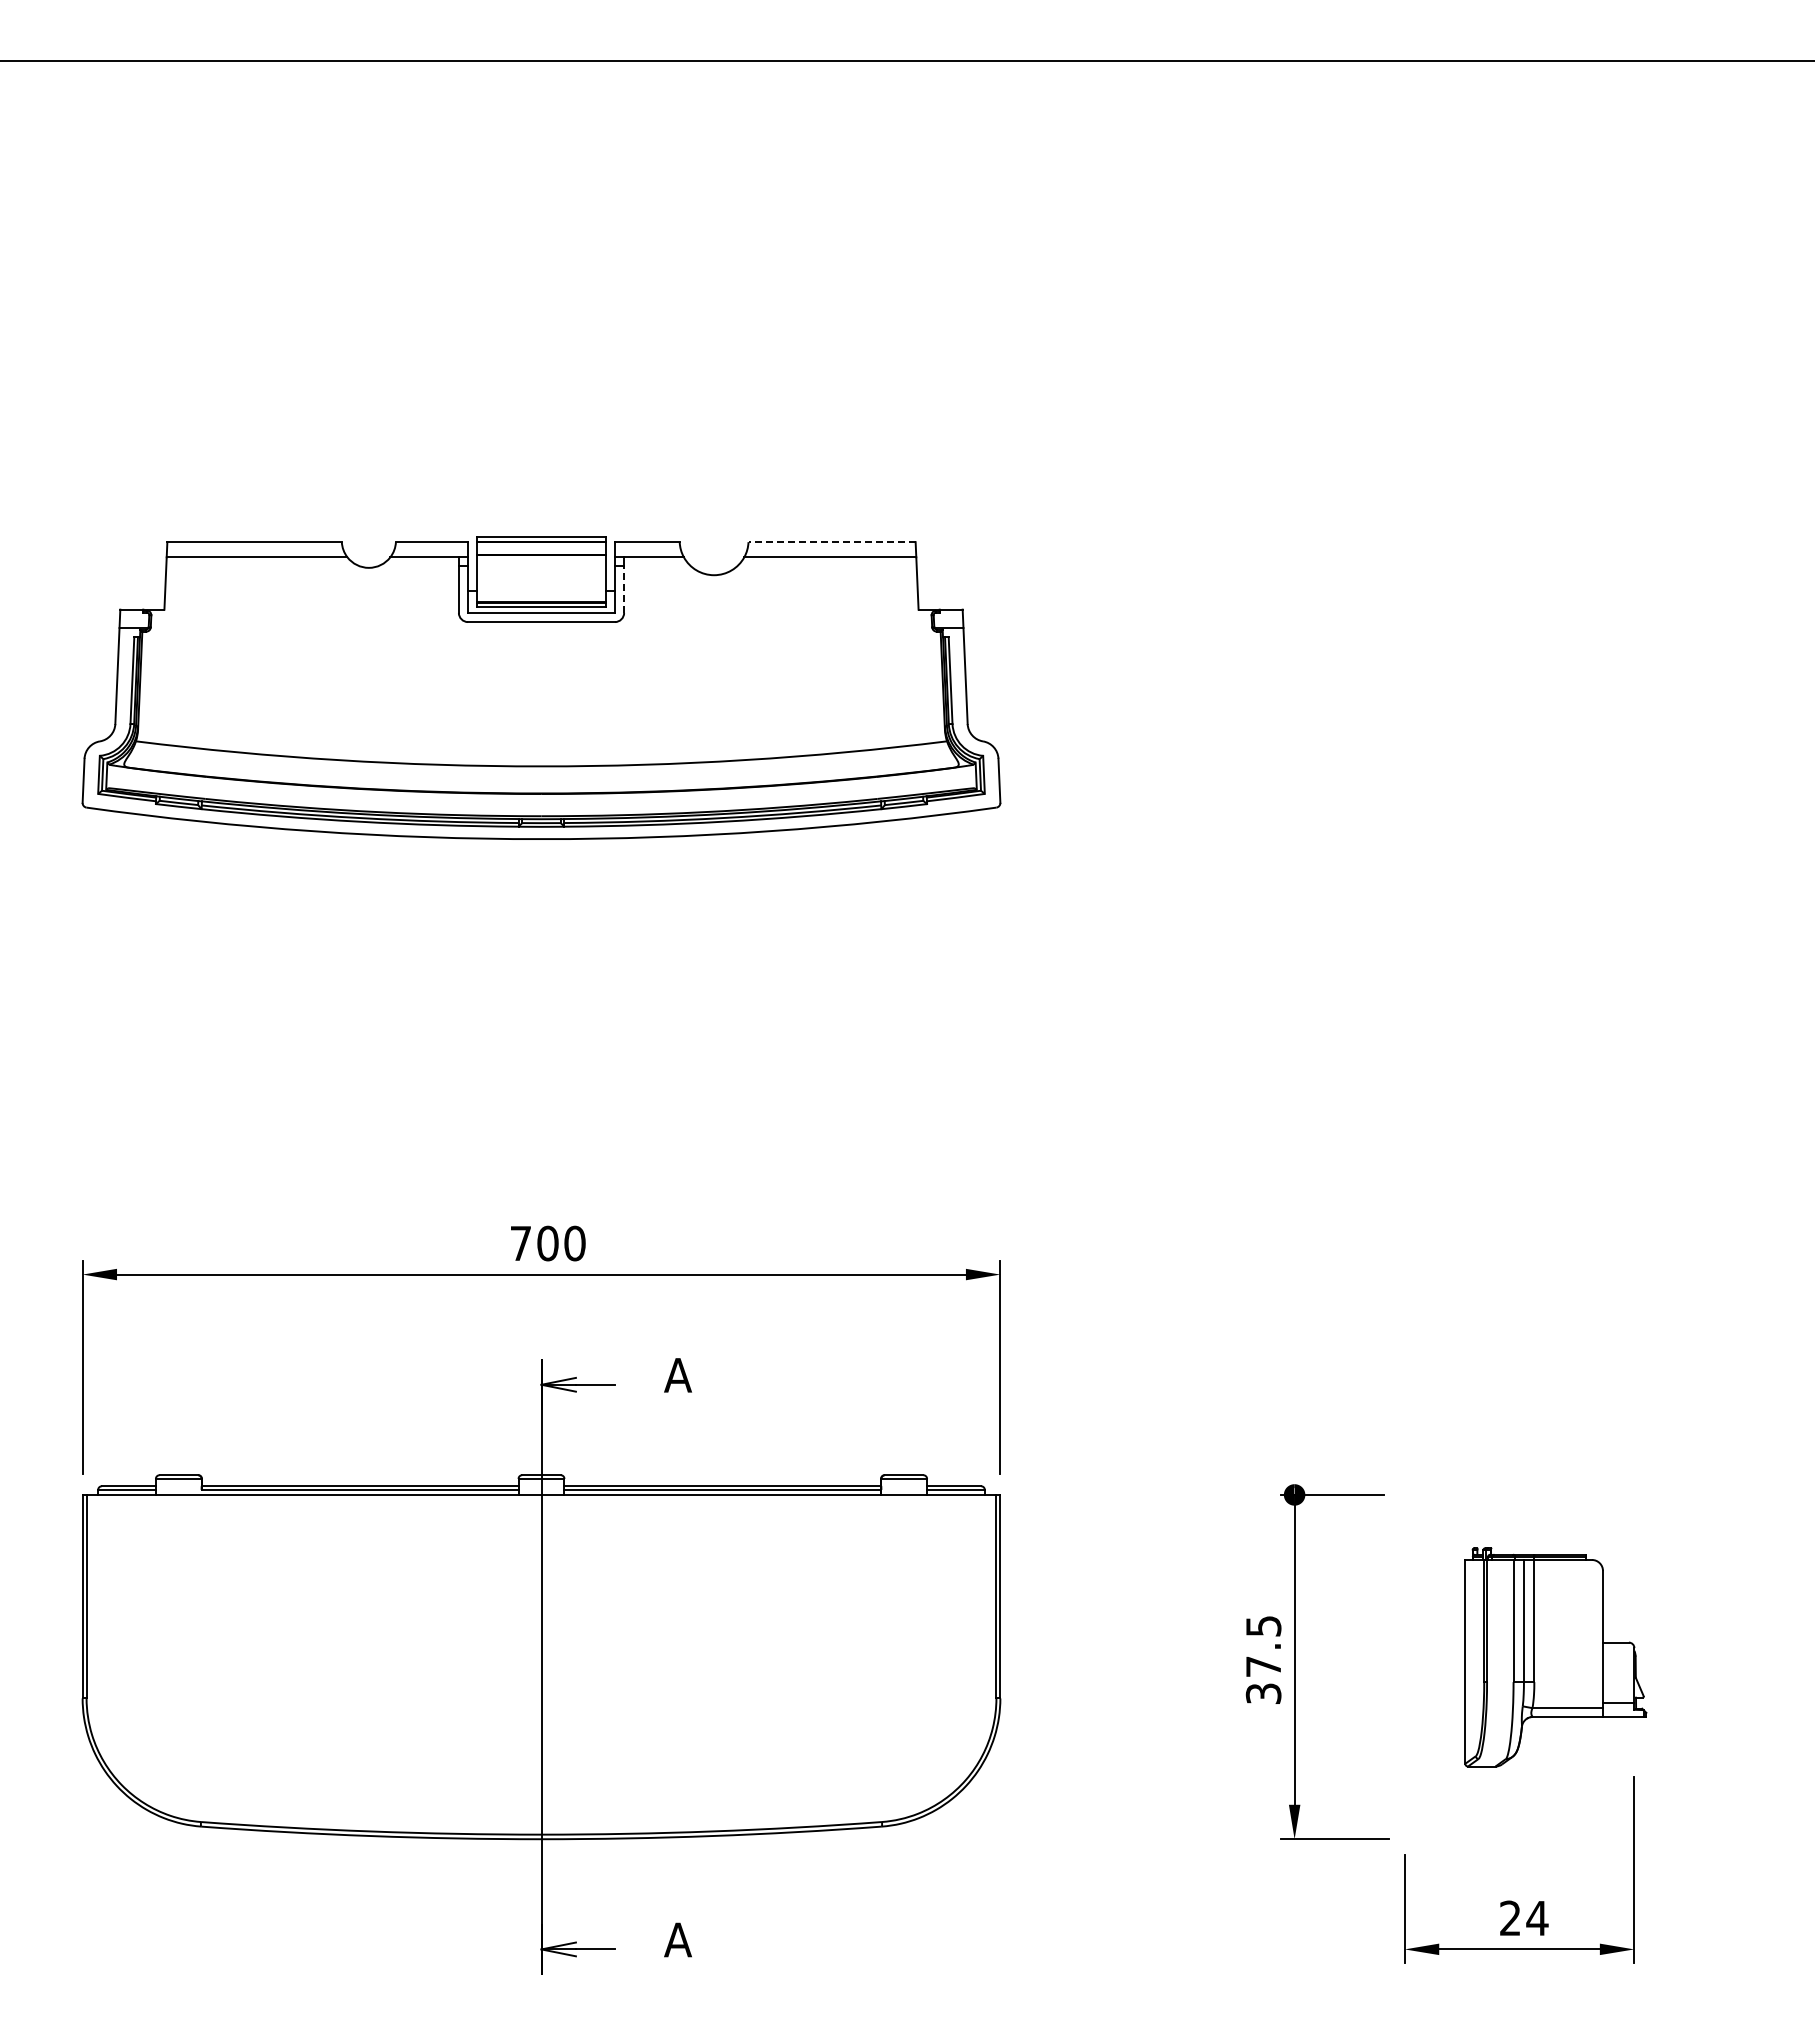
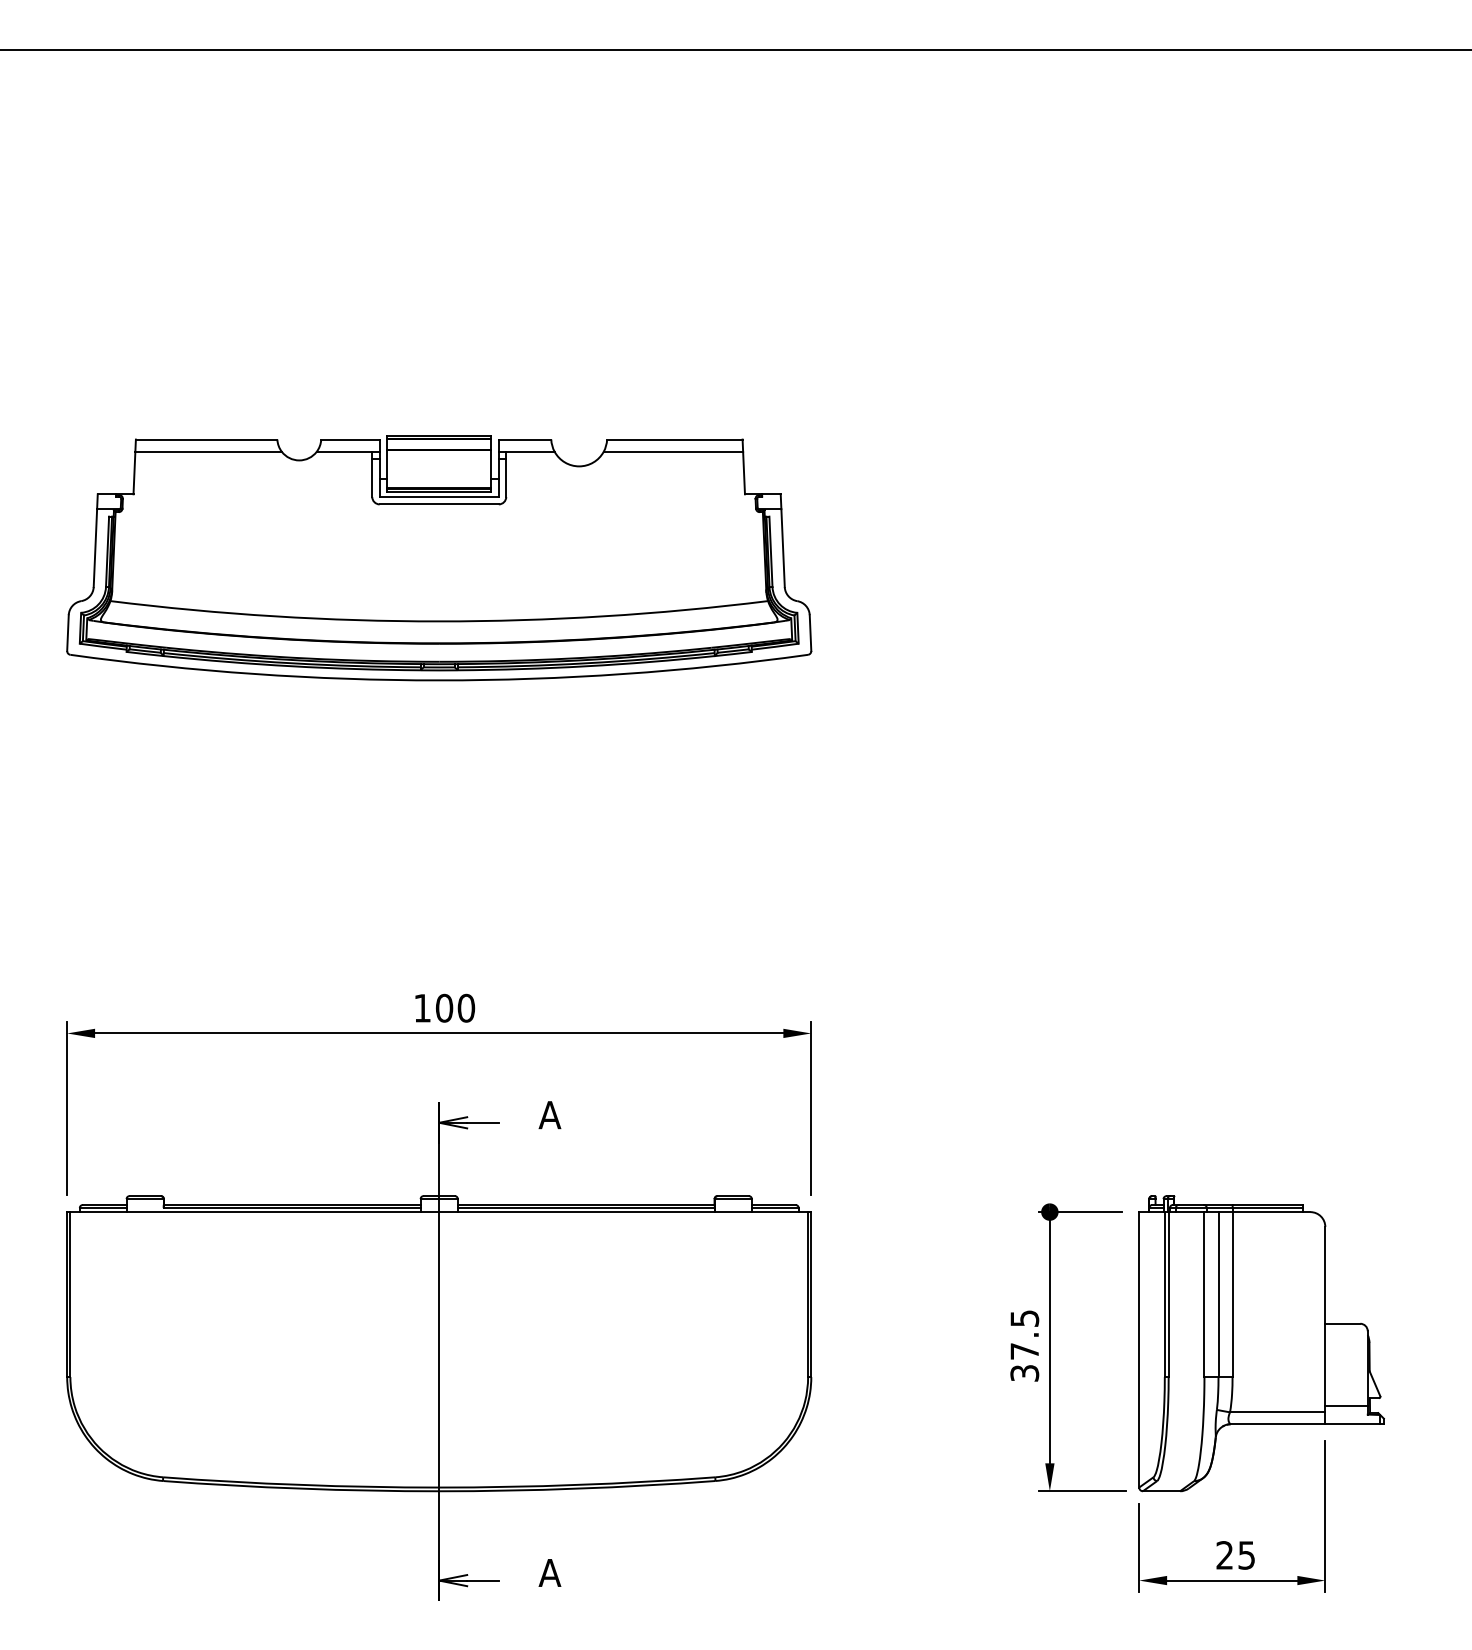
line: (832, 542) -> (675, 439), dashed -> solid
line: (624, 589) -> (506, 477), dashed -> solid
text: (520, 1243) -> (422, 1008), 700 -> 100
part: (1555, 1657) -> (1261, 1343), size x1.67
text: (1537, 1918) -> (1246, 1555), 24 -> 25

